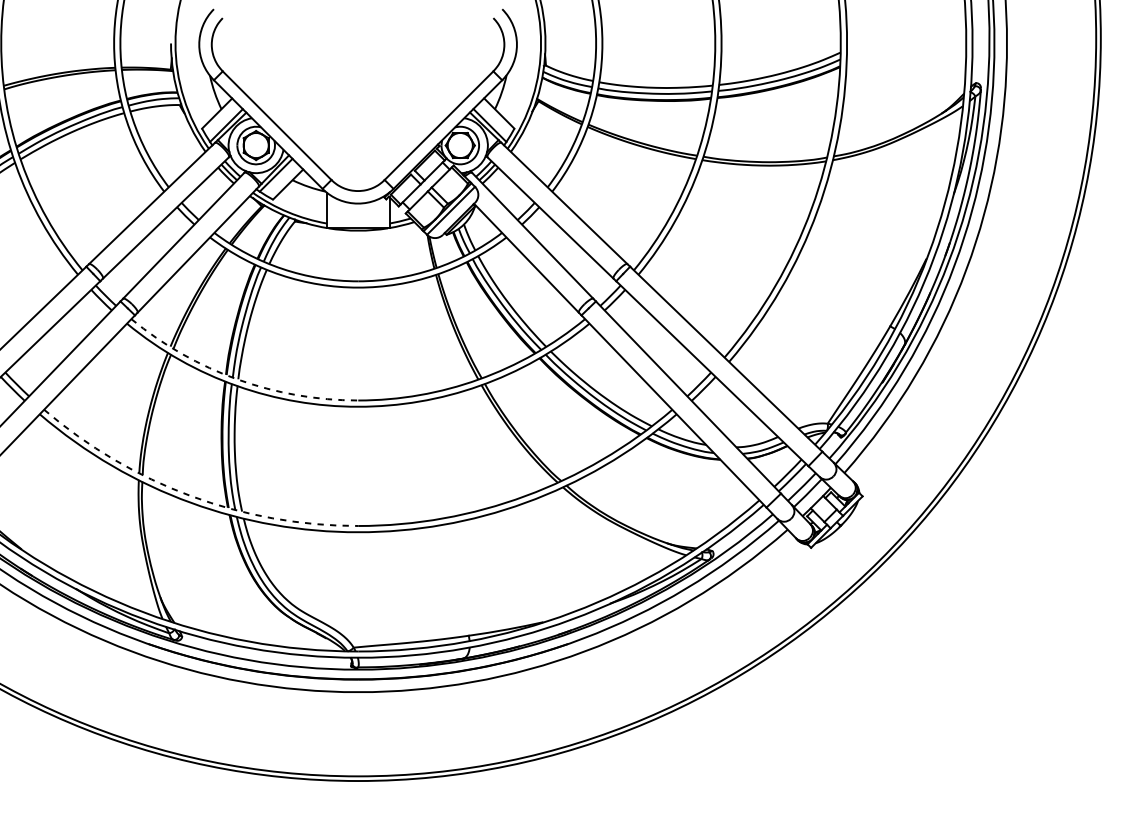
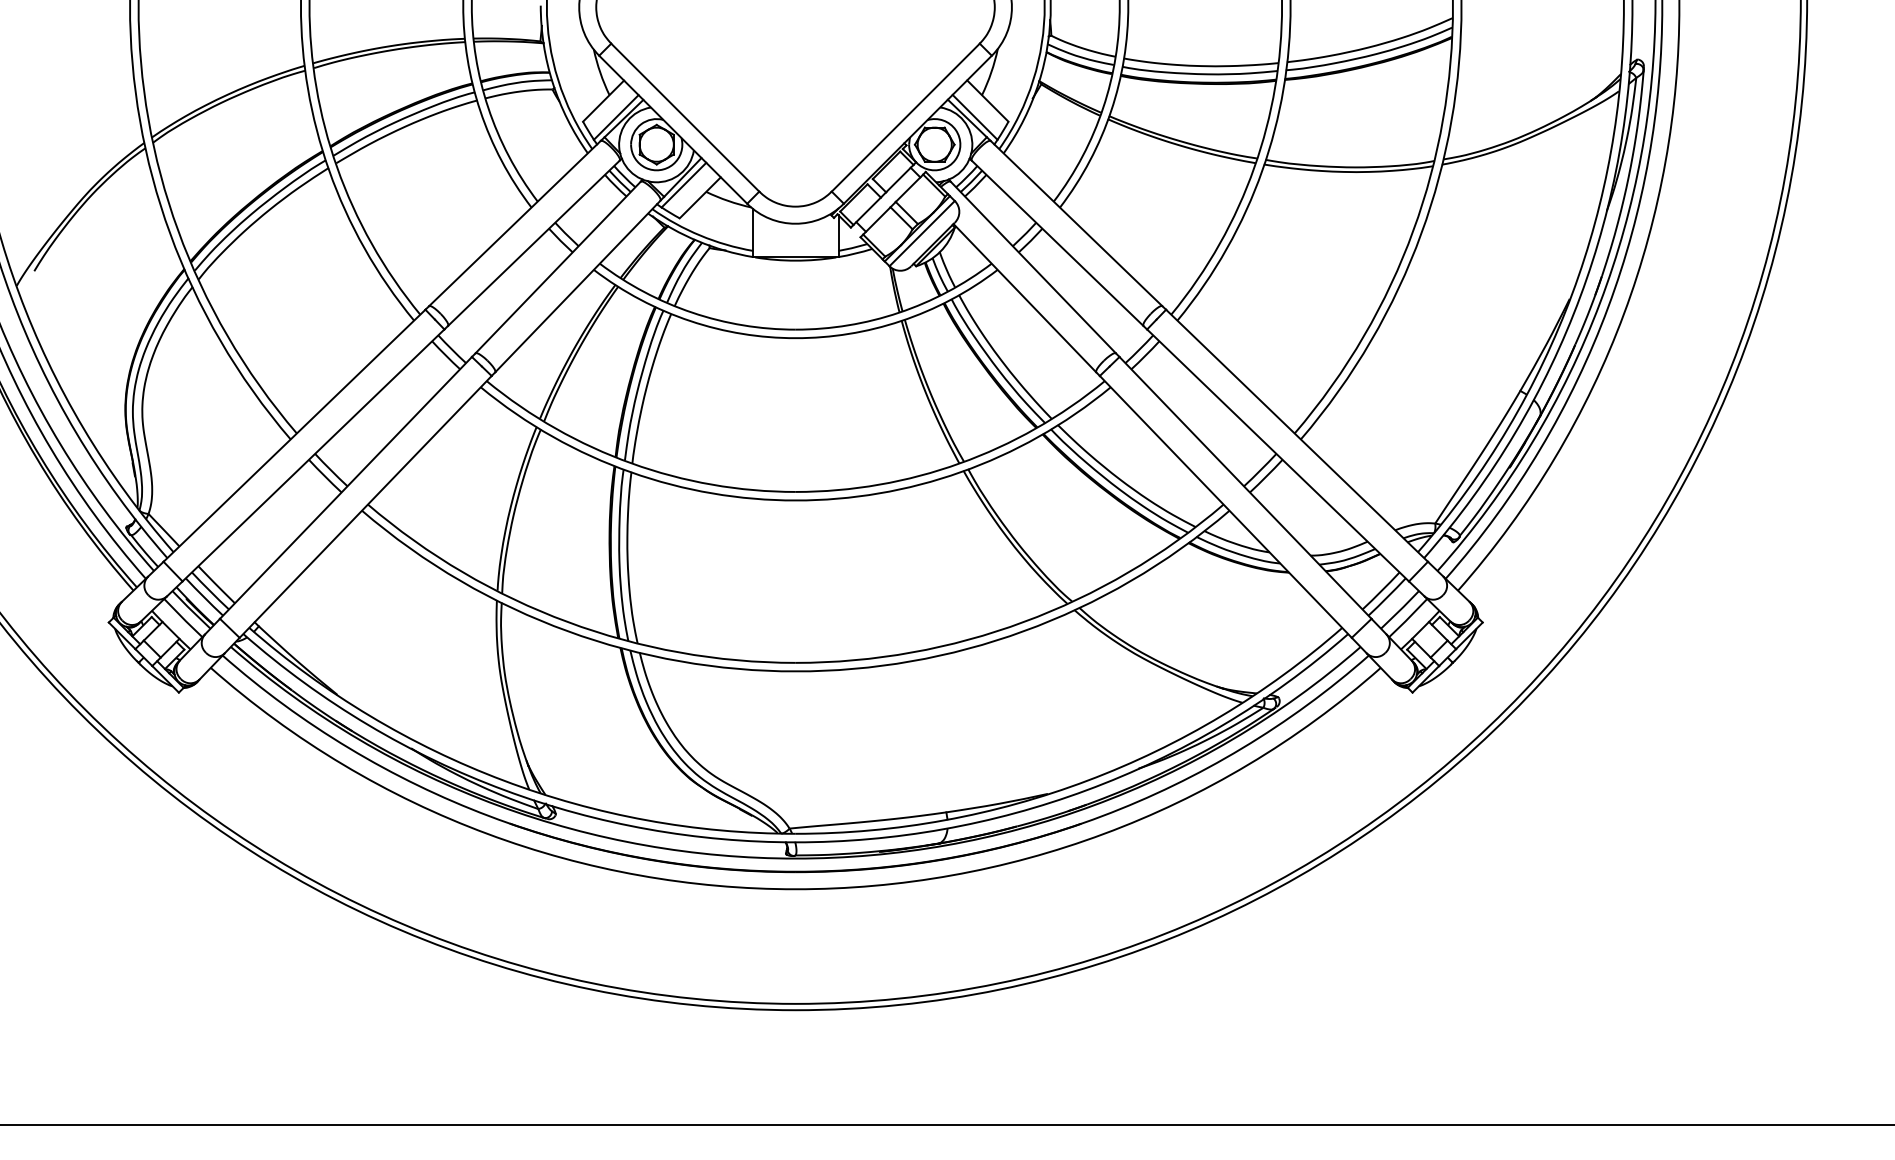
arc: (237, 379) -> (631, 463), dashed -> solid
arc: (190, 496) -> (567, 622), dashed -> solid

